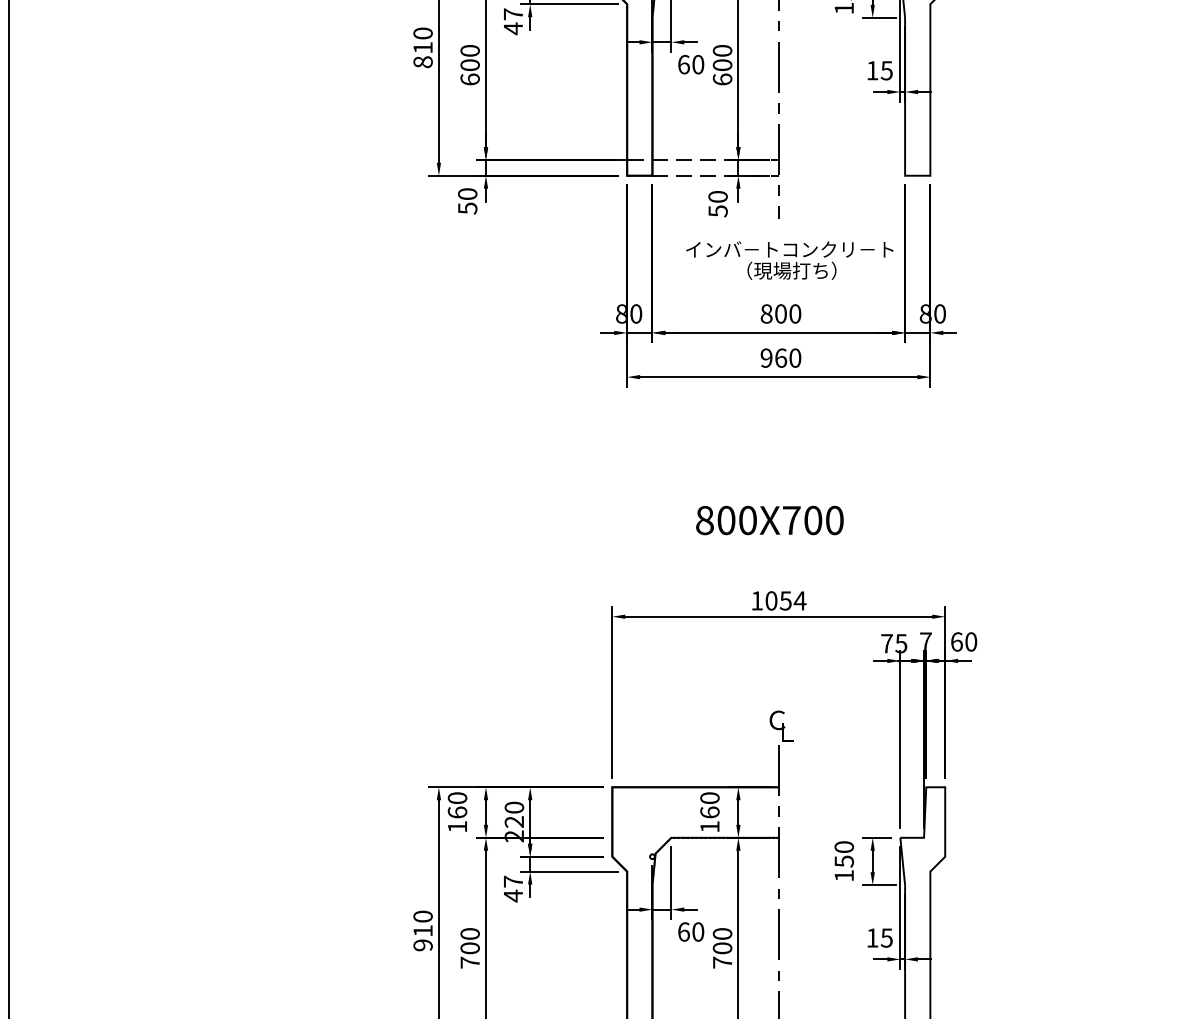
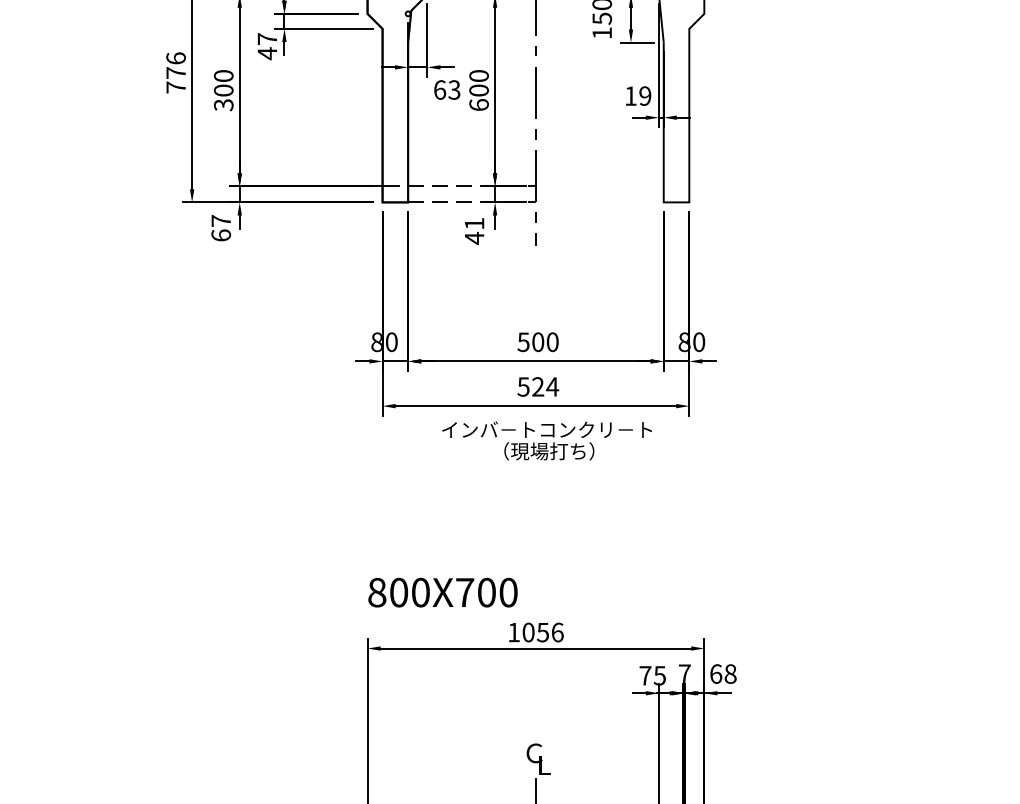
text: (422, 47) -> (175, 72), 810 -> 776
text: (698, 64) -> (454, 89), 60 -> 63
text: (886, 70) -> (644, 95), 15 -> 19
text: (469, 79) -> (223, 105), 600 -> 300
text: (467, 201) -> (221, 228), 50 -> 67
text: (717, 204) -> (473, 231), 50 -> 41
text: (789, 260) -> (546, 440), moved
text: (766, 313) -> (523, 341), 800 -> 500
text: (780, 357) -> (537, 386), 960 -> 524
text: (769, 520) -> (442, 592), moved
text: (799, 600) -> (556, 632), 1054 -> 1056
text: (971, 641) -> (730, 673), 60 -> 68

